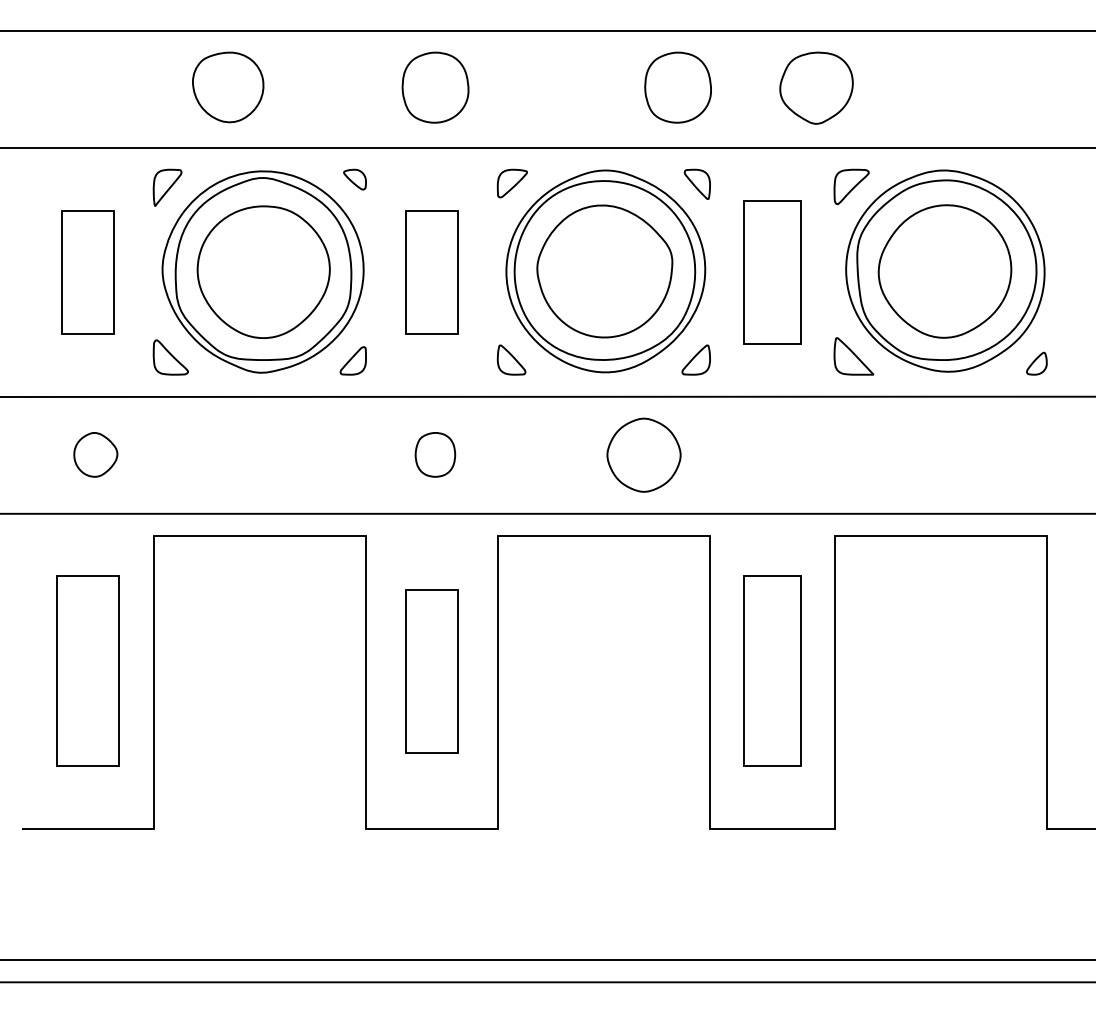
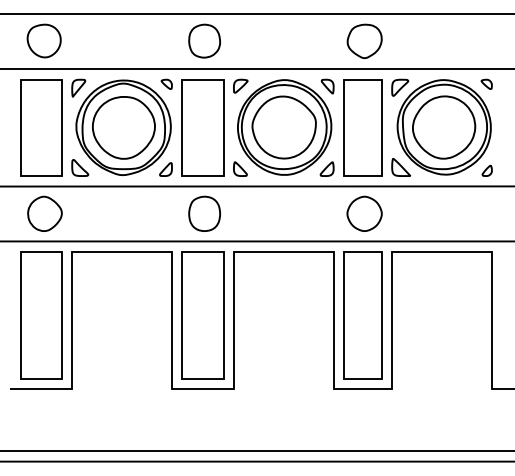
part: (226, 86) -> (43, 40), moved
part: (677, 86) -> (318, 40), removed
part: (816, 86) -> (364, 40), moved
part: (1035, 177) -> (486, 83), added
part: (88, 271) -> (41, 127), size x1.67
part: (430, 271) -> (202, 127), size x1.67
part: (771, 271) -> (362, 127), size x1.43
part: (94, 454) -> (44, 213), size x1.67
part: (435, 454) -> (204, 213), size x1.67
part: (643, 454) -> (364, 213), moved
part: (88, 671) -> (41, 315), size x1.43
part: (430, 671) -> (202, 315), size x1.67
part: (771, 671) -> (362, 315), size x1.43

